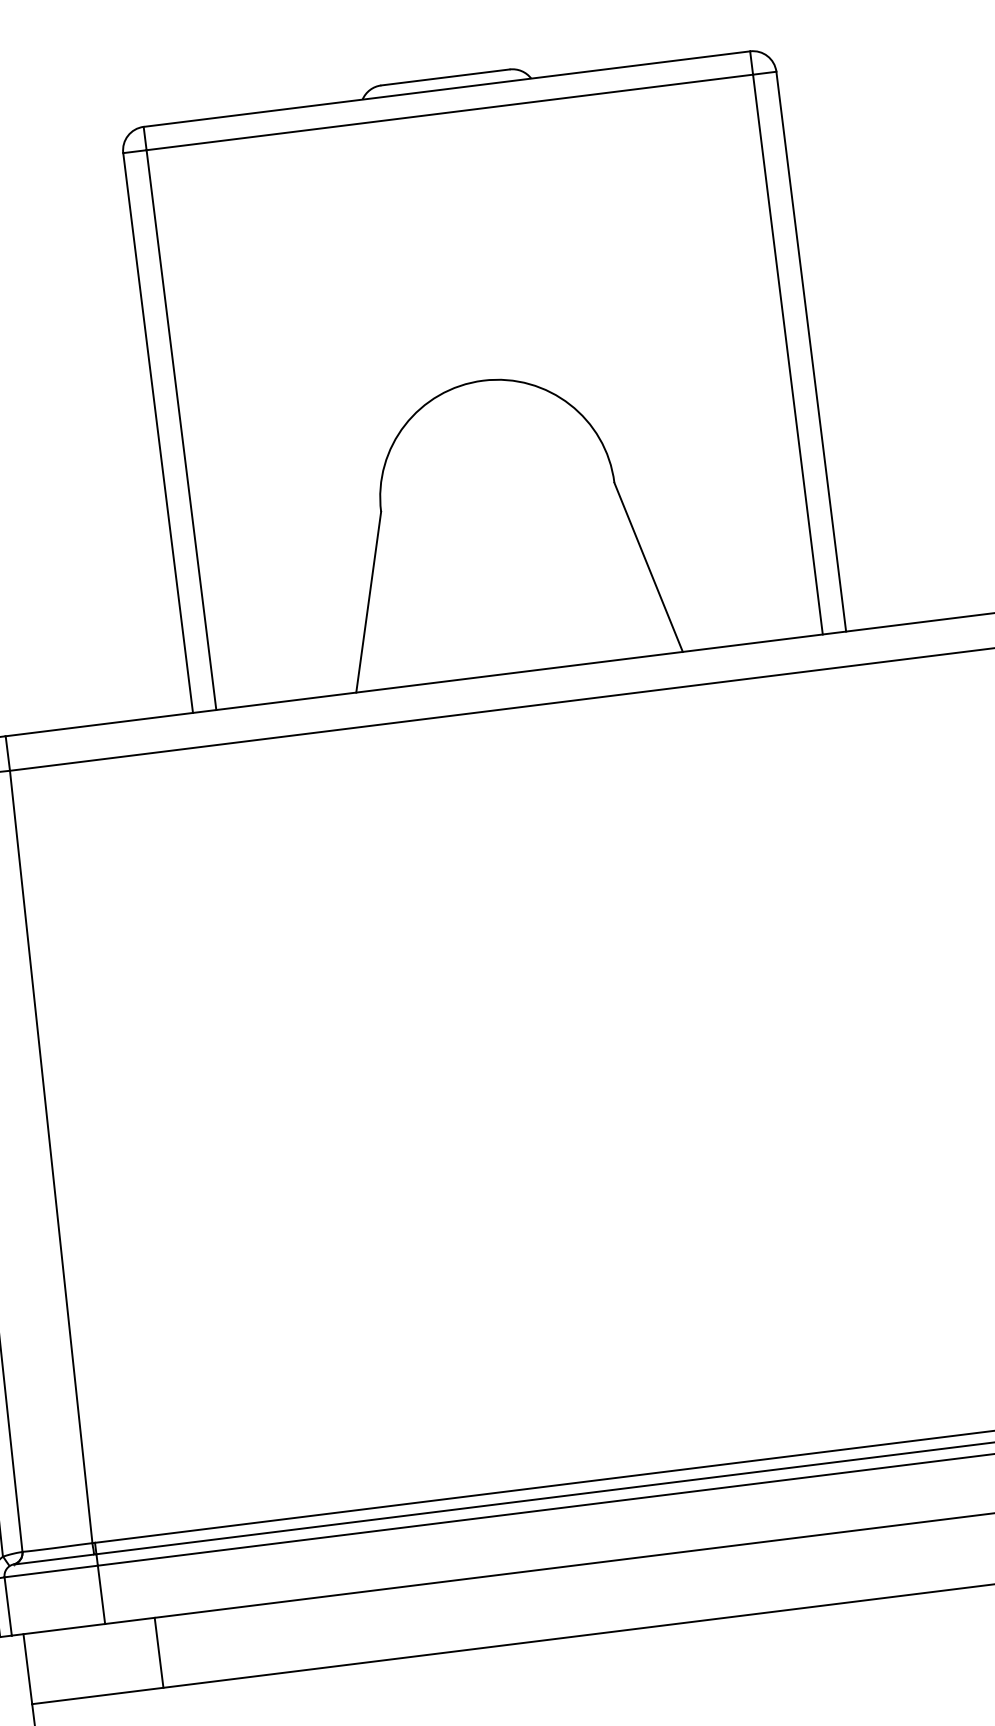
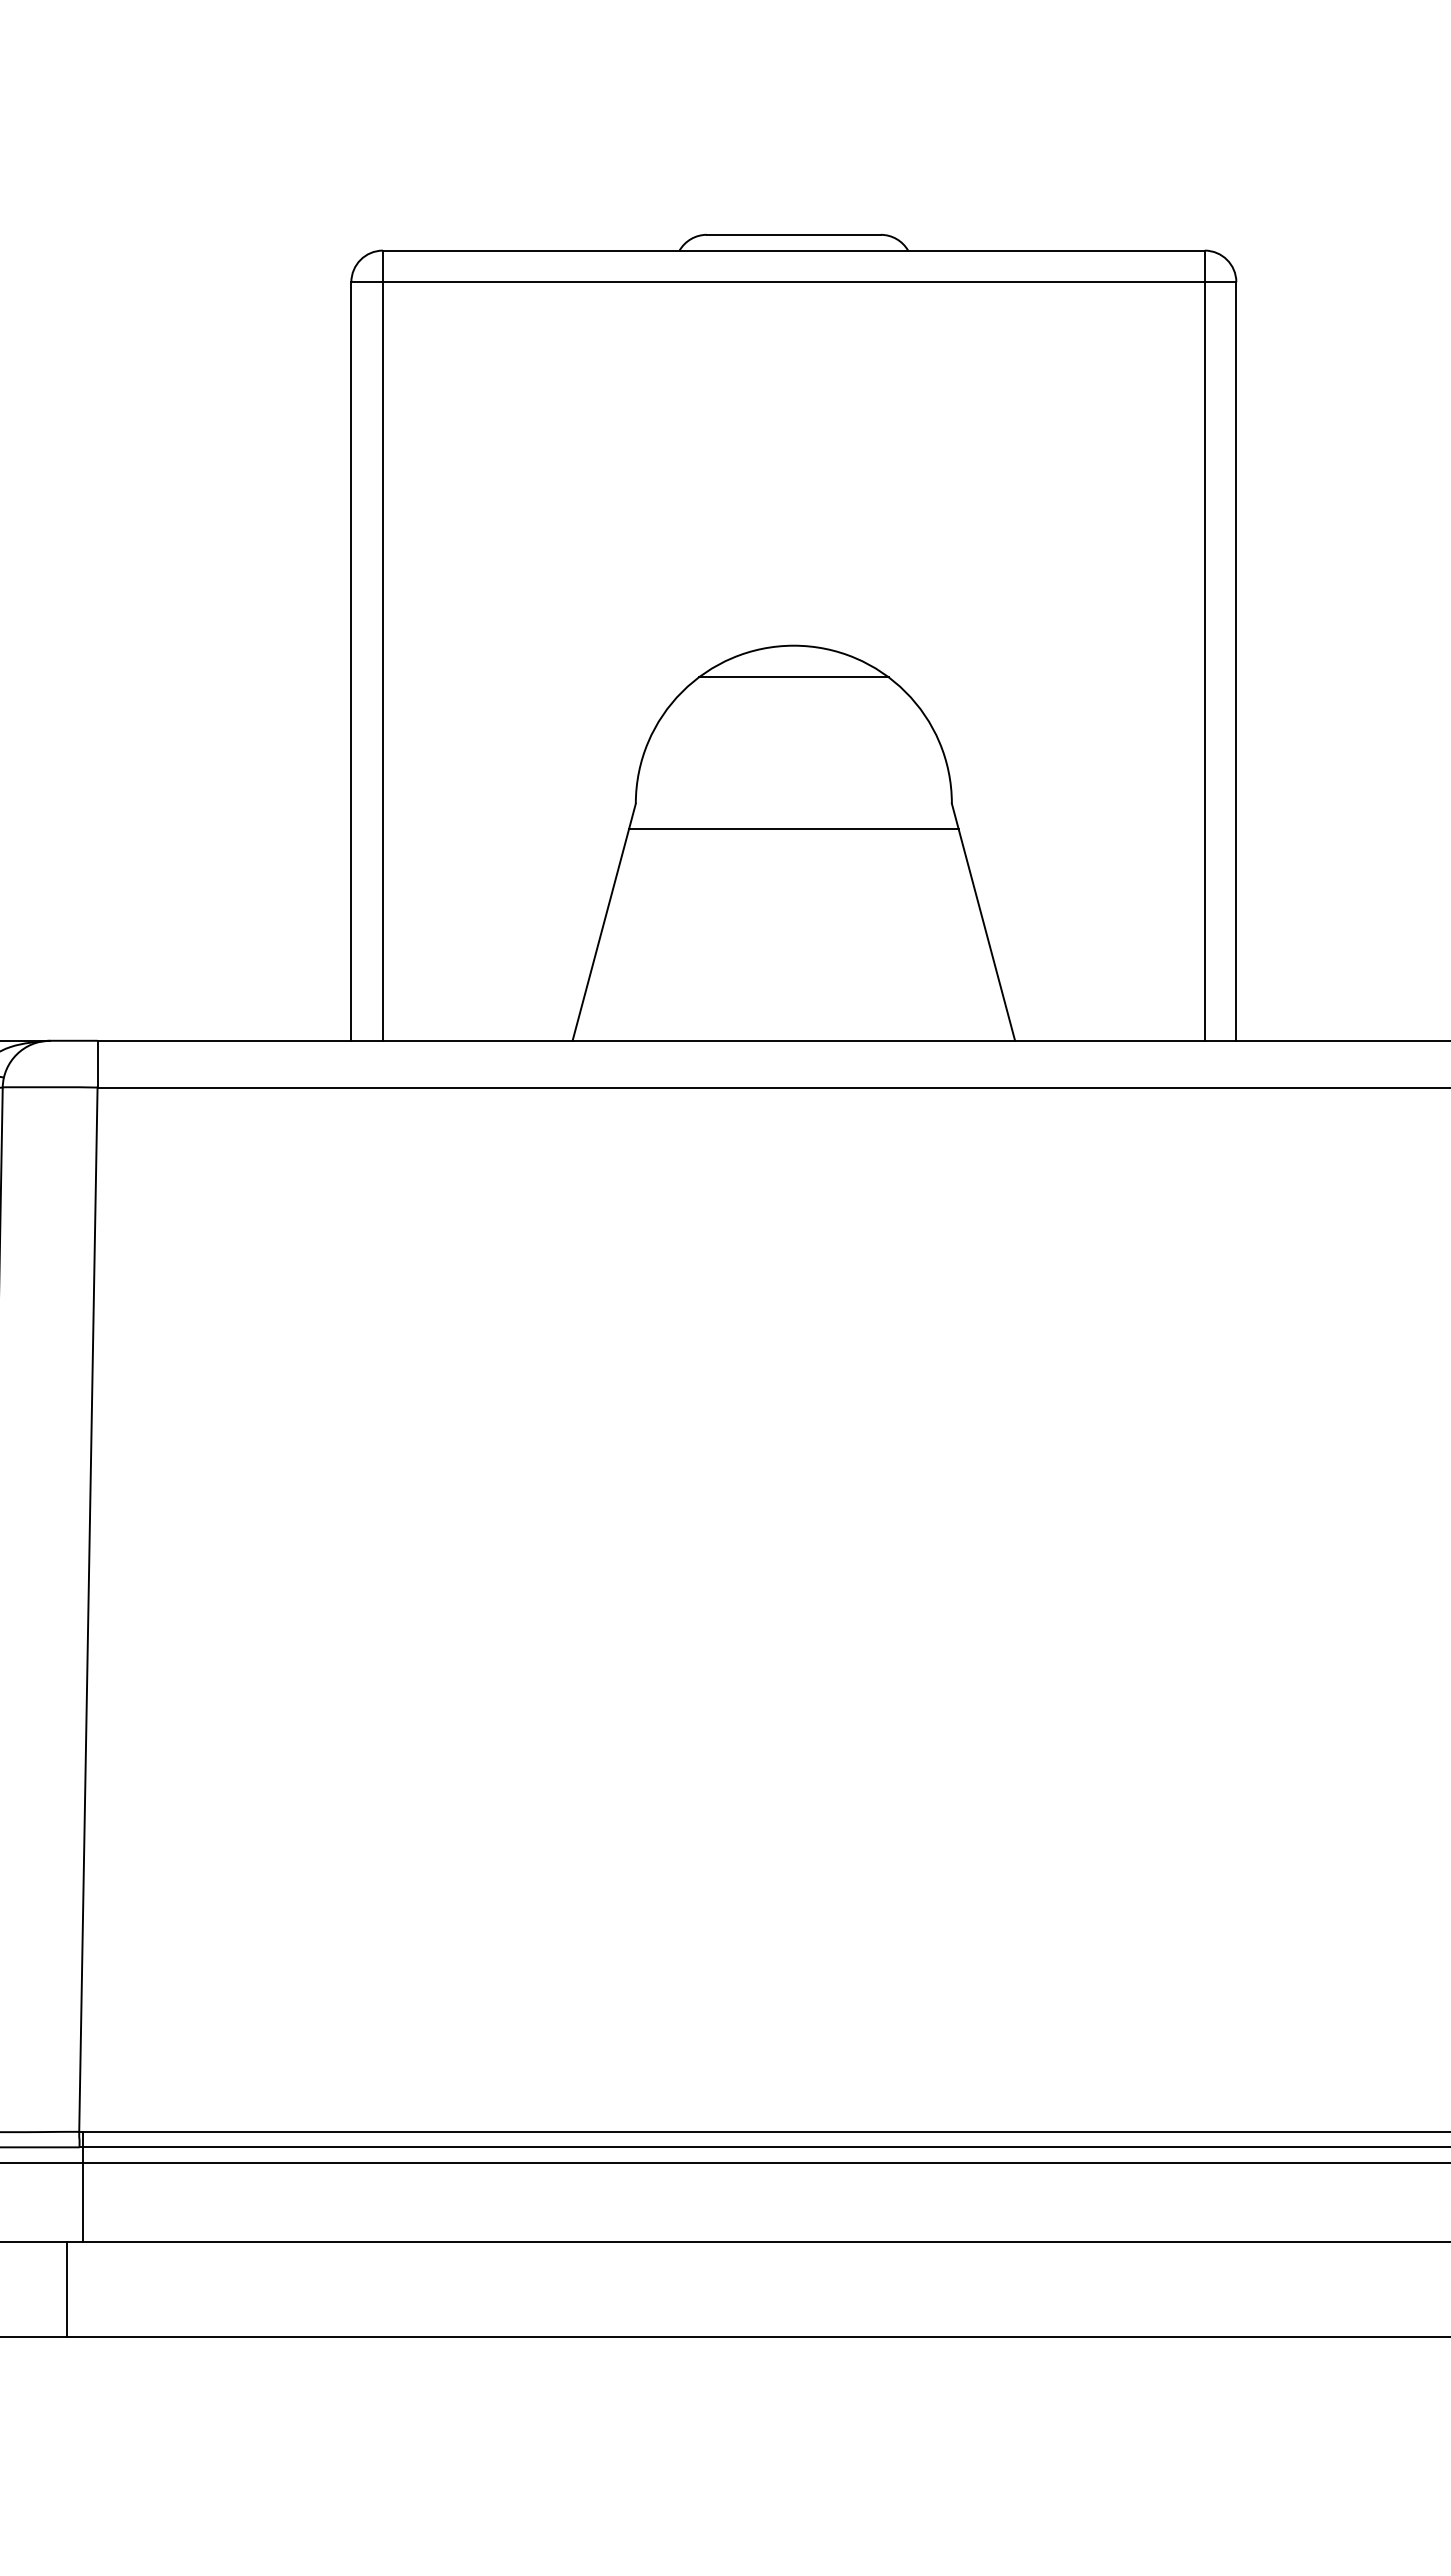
line: (485, 404) -> (793, 677), added
line: (499, 516) -> (793, 829), added
line: (158, 1652) -> (66, 2288), moved

